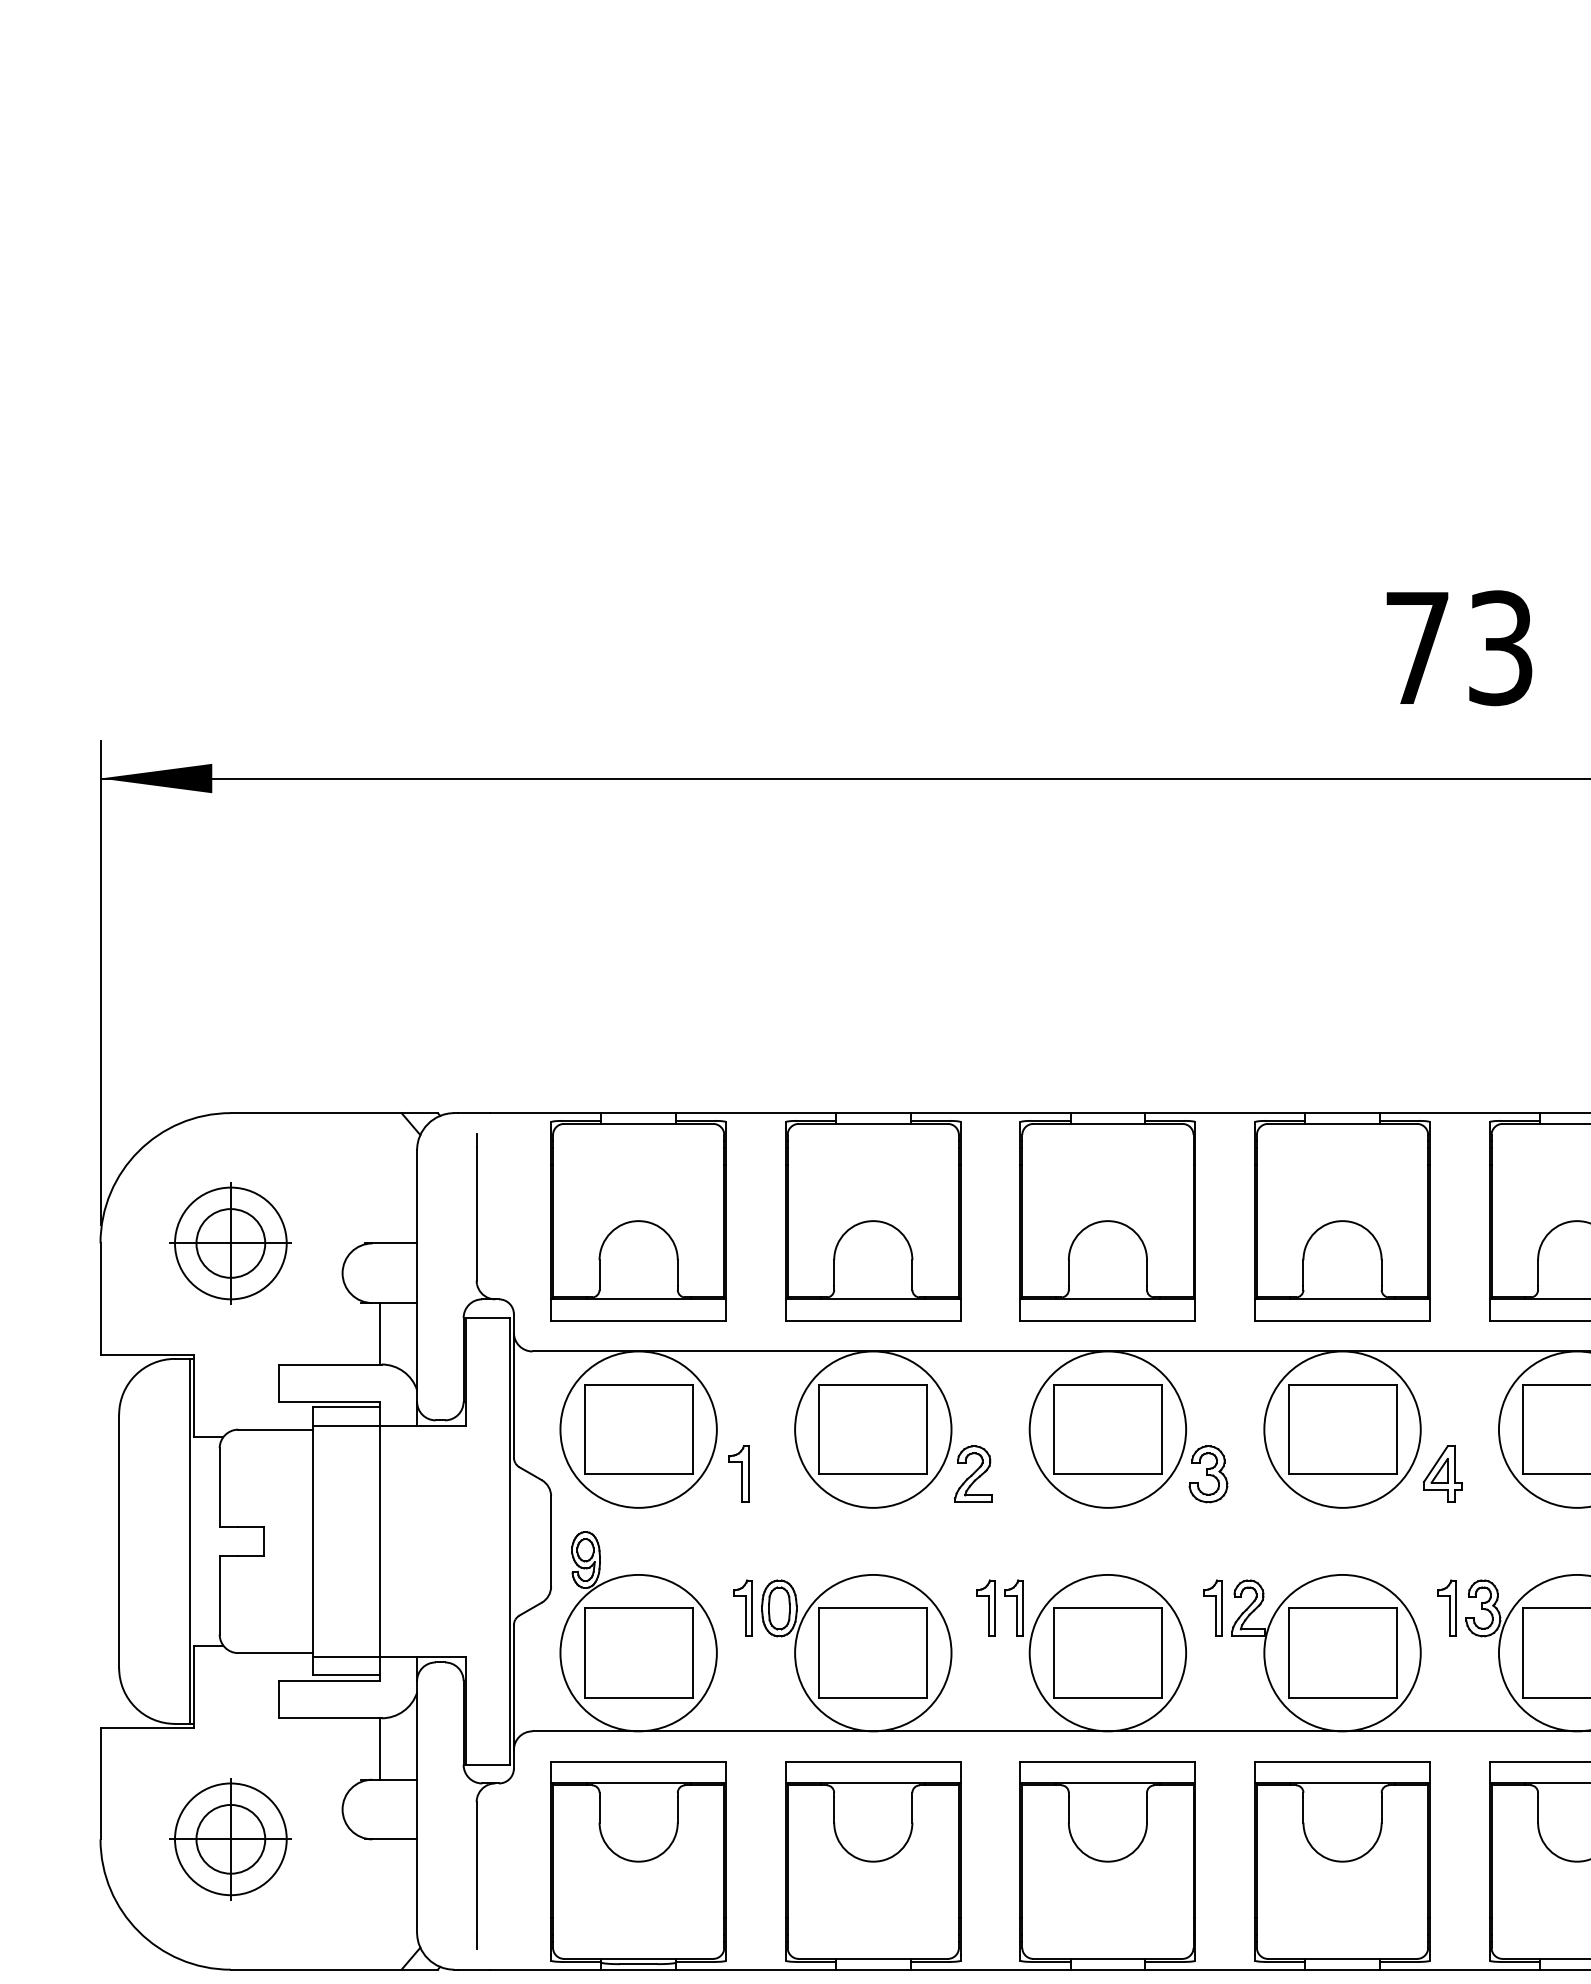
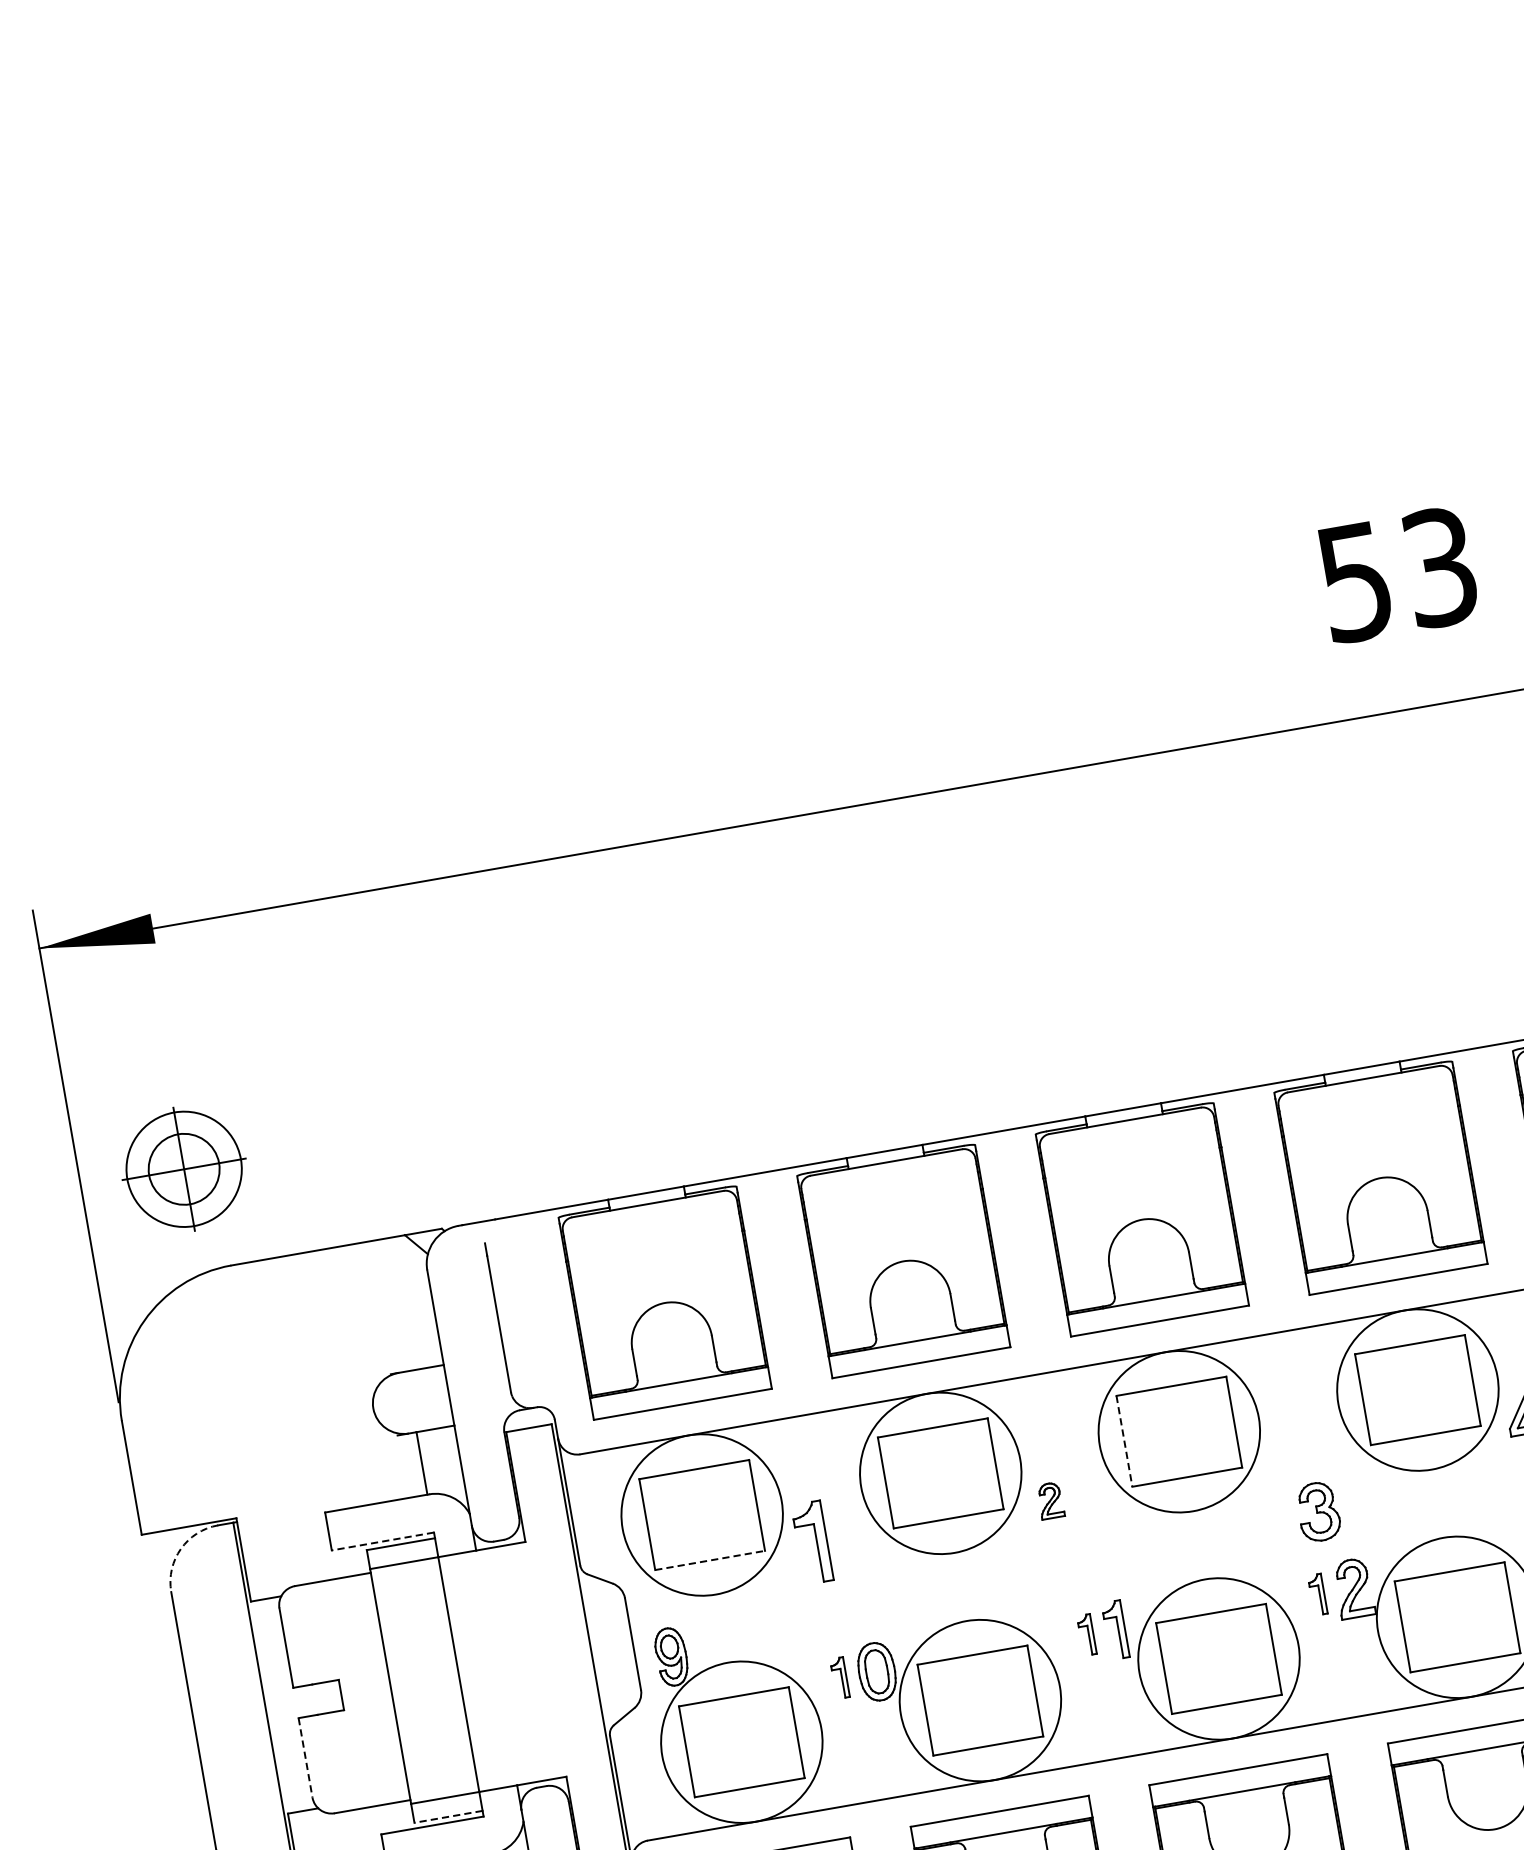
text: (1417, 649) -> (1355, 583), 73 -> 53
part: (230, 1243) -> (183, 1169), moved
arc: (135, 1375) -> (180, 1549), solid -> dashed
line: (329, 1401) -> (382, 1541), solid -> dashed
line: (1053, 1429) -> (1123, 1441), solid -> dashed
part: (738, 1473) -> (811, 1541), size x1.4
part: (973, 1473) -> (1050, 1500), size x0.6
line: (639, 1474) -> (710, 1560), solid -> dashed
part: (1208, 1474) -> (1318, 1512), moved
line: (219, 1595) -> (305, 1758), solid -> dashed
part: (742, 1607) -> (839, 1677), size x0.7
part: (985, 1607) -> (1086, 1634), size x0.7
part: (1212, 1607) -> (1317, 1594), size x0.7
line: (346, 1675) -> (448, 1816), solid -> dashed

